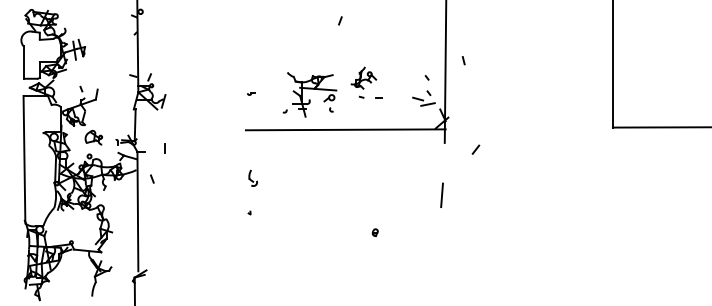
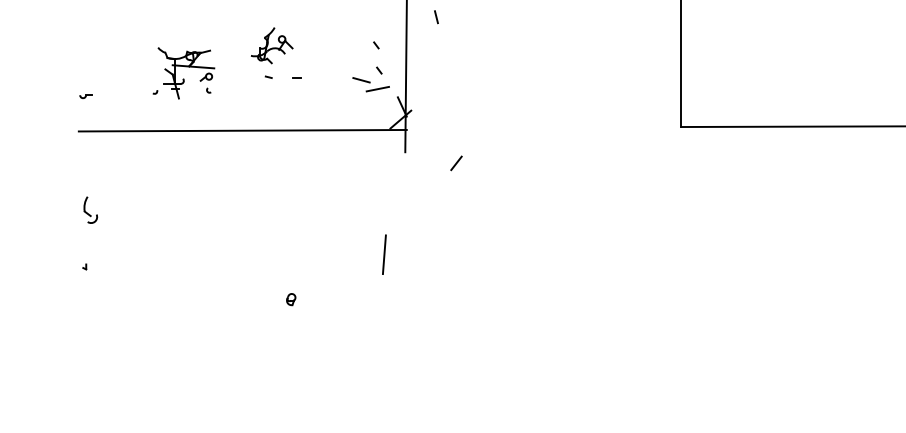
part: (250, 93) -> (84, 95), moved
part: (309, 94) -> (183, 72), size x0.7
line: (441, 194) -> (383, 253), moved

